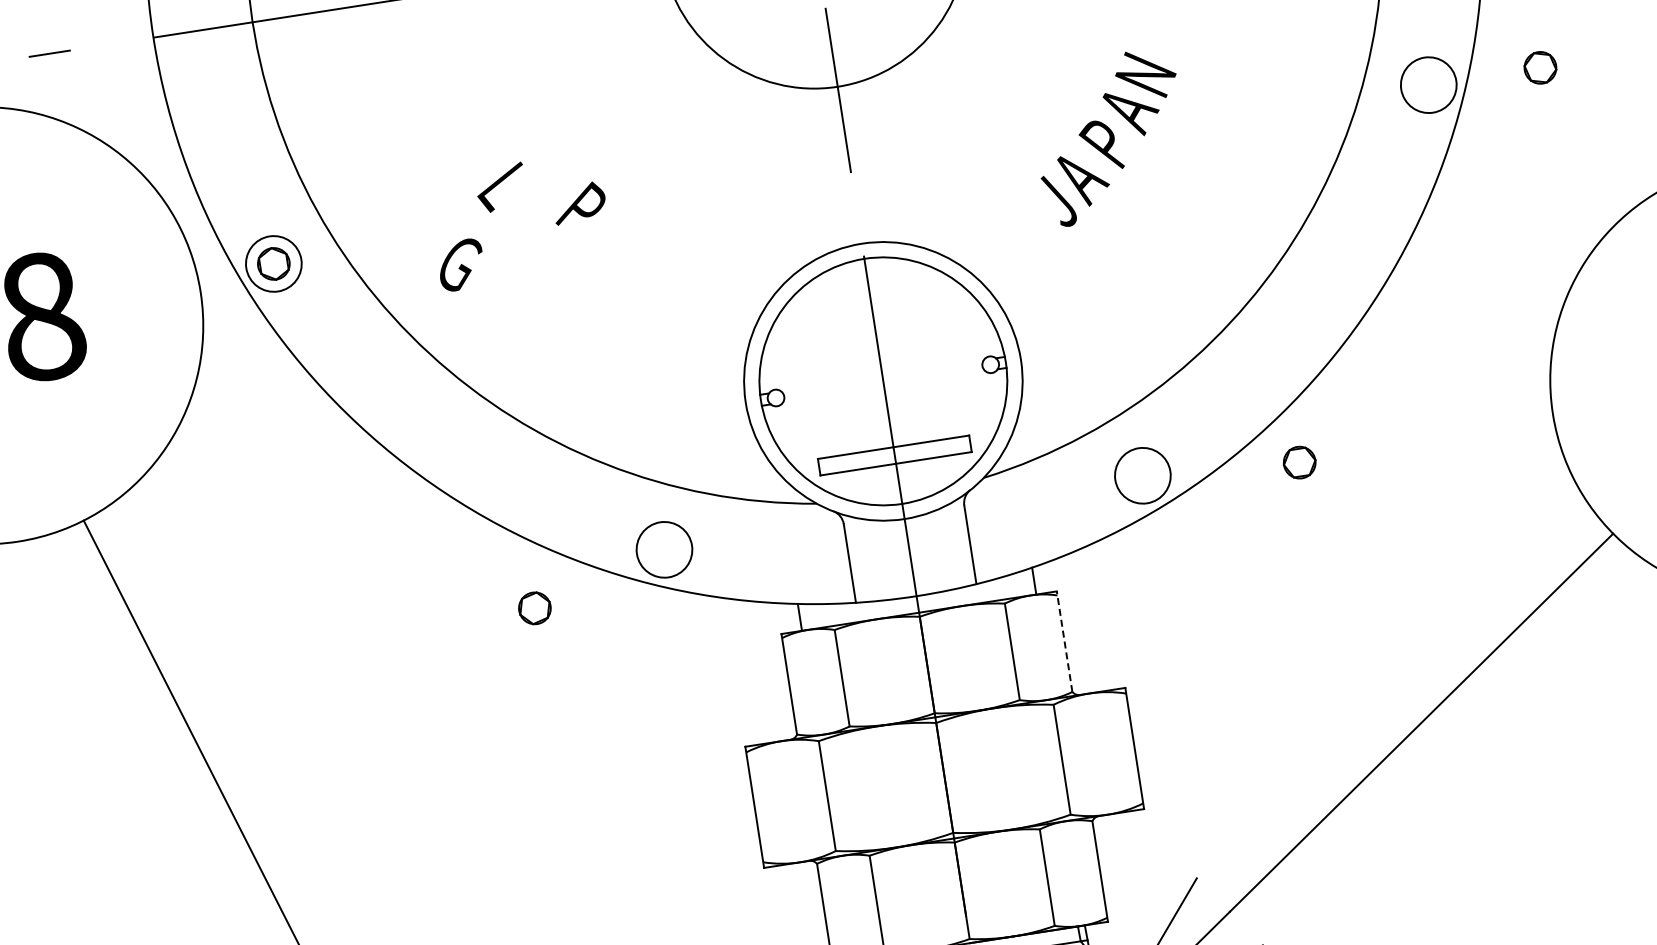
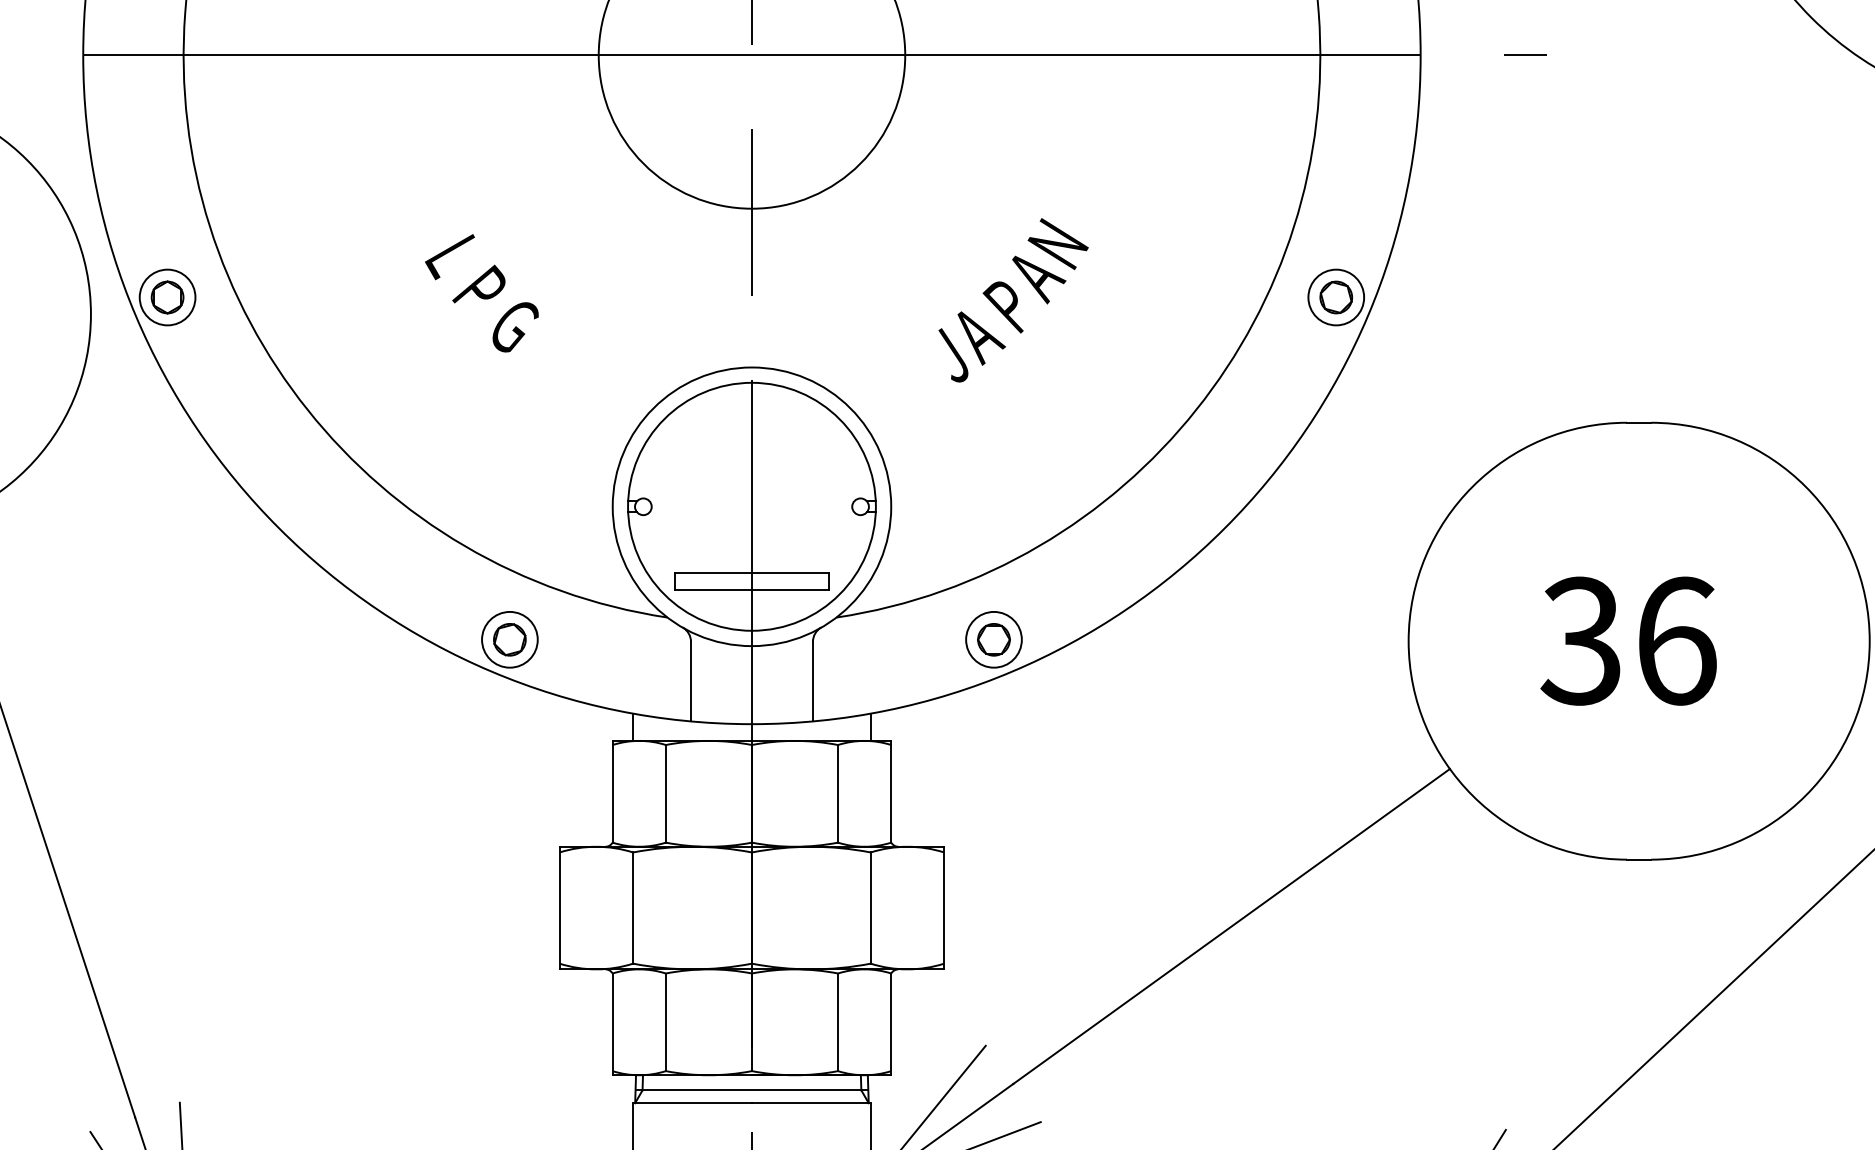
part: (1540, 67) -> (1336, 297), moved
text: (500, 188) -> (449, 257), moved
text: (461, 265) -> (515, 327), moved
part: (1299, 462) -> (993, 639), moved
part: (534, 608) -> (509, 639), moved
line: (1064, 641) -> (891, 791), dashed -> solid

